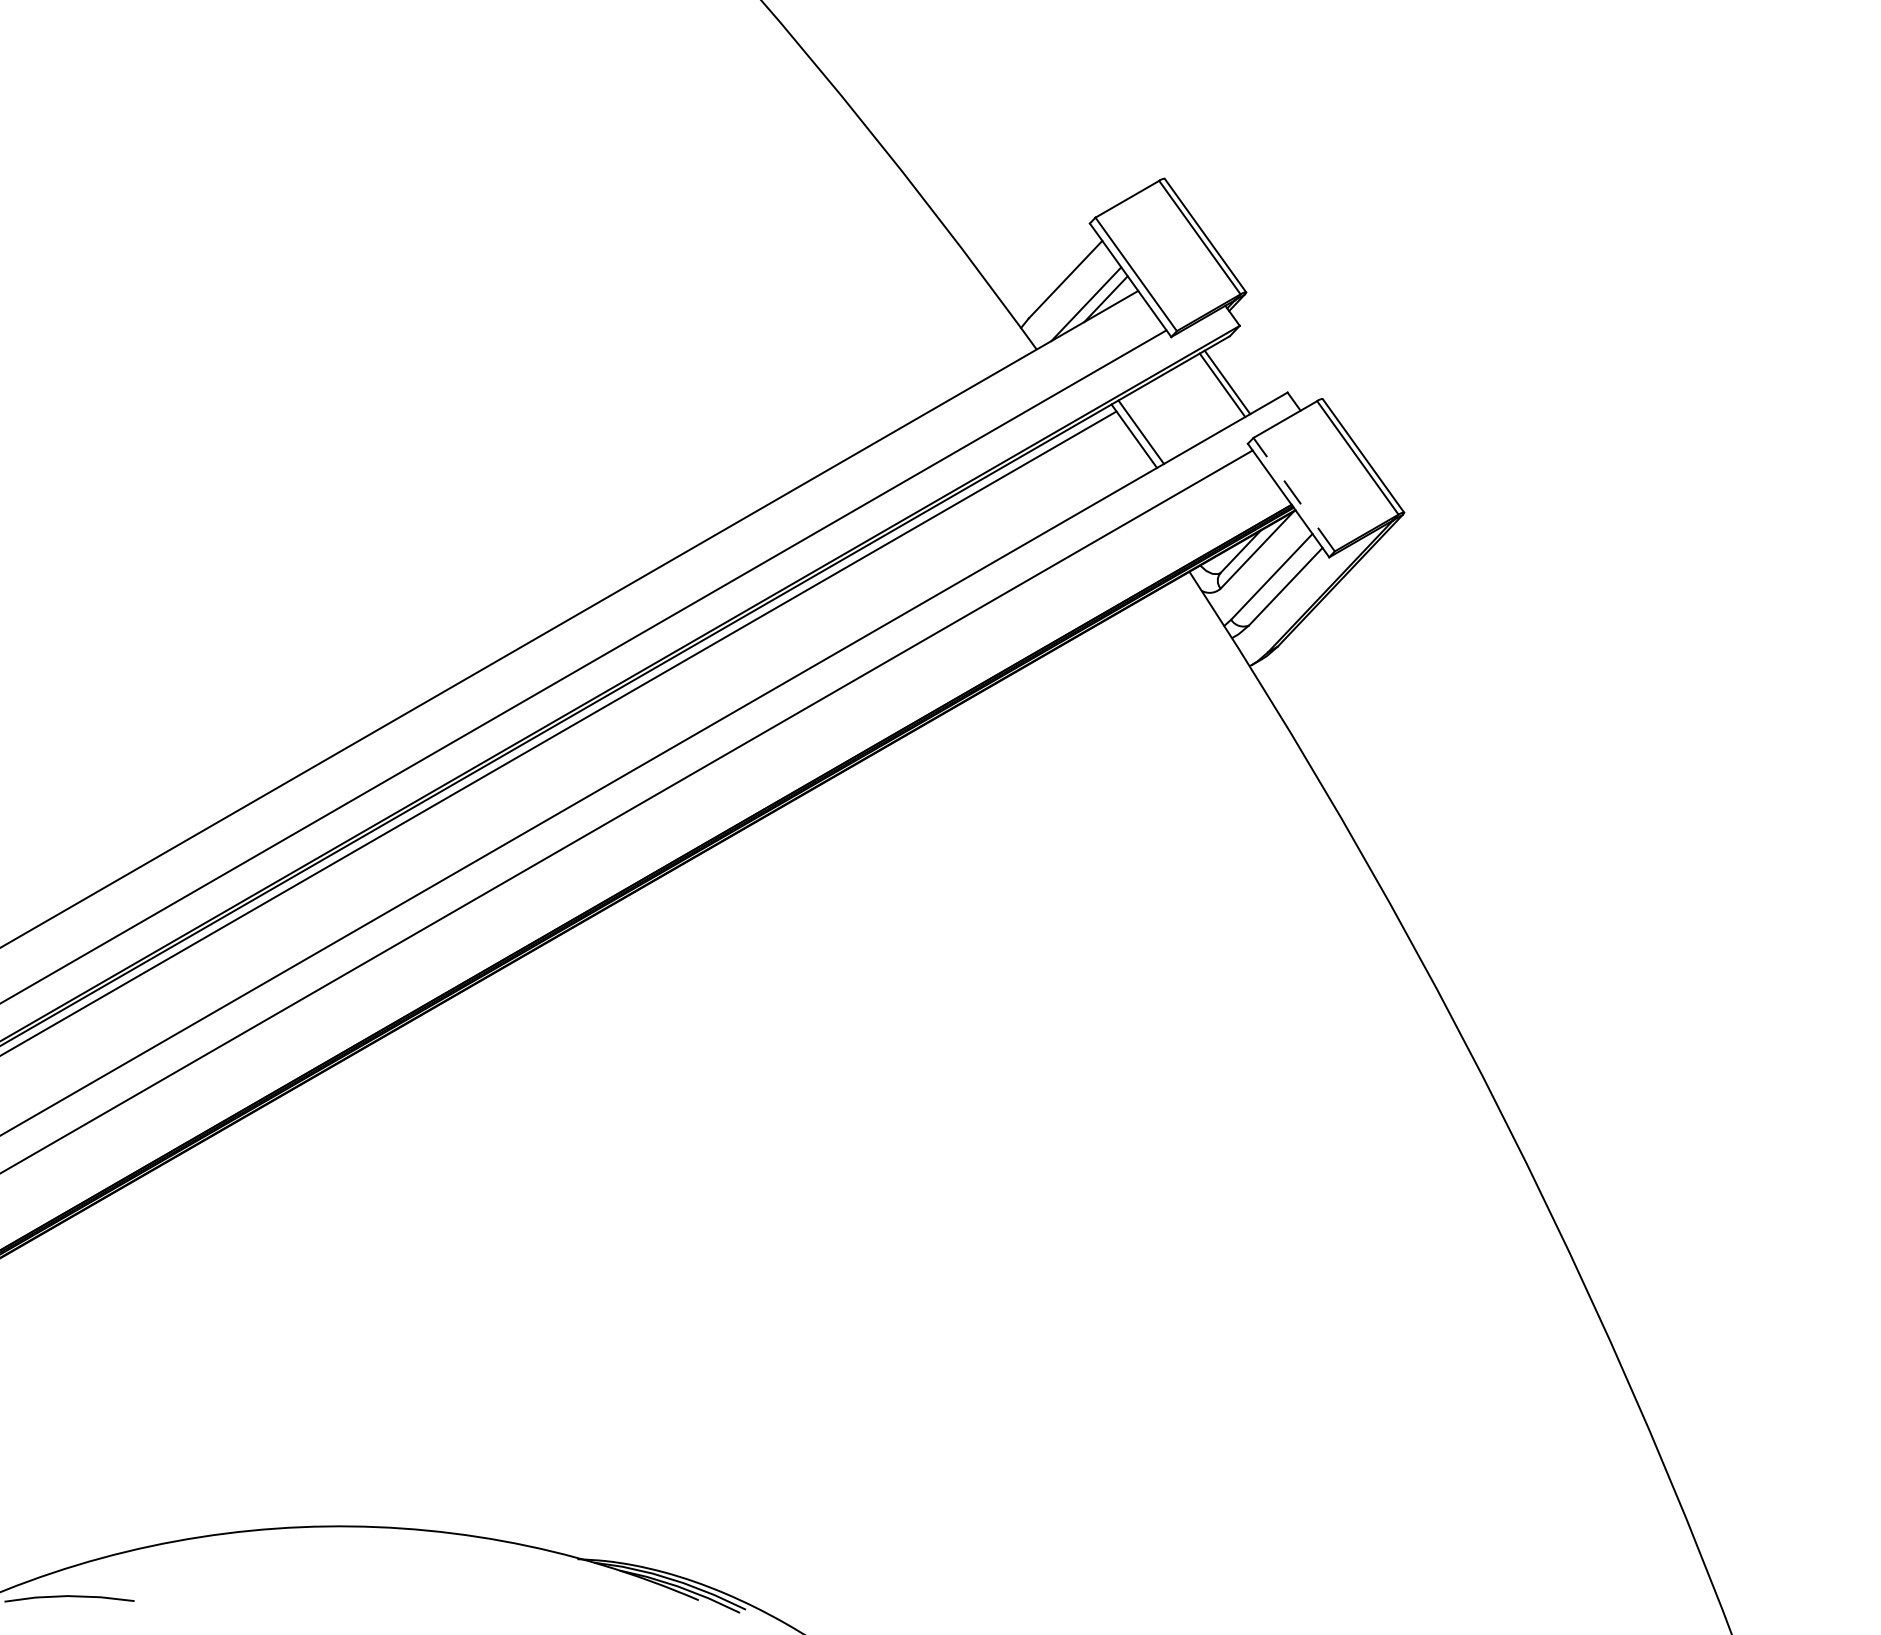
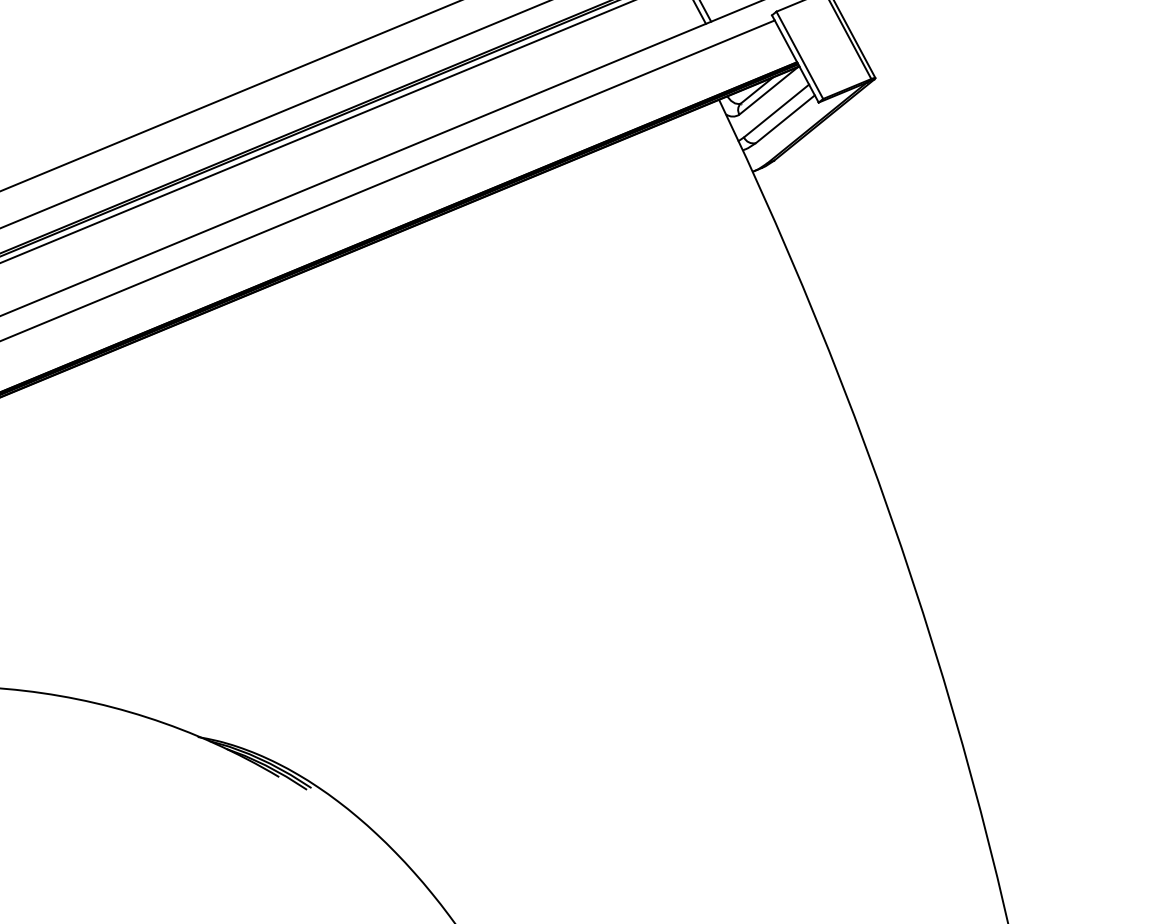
line: (1294, 494) -> (800, 55), dashed -> solid

